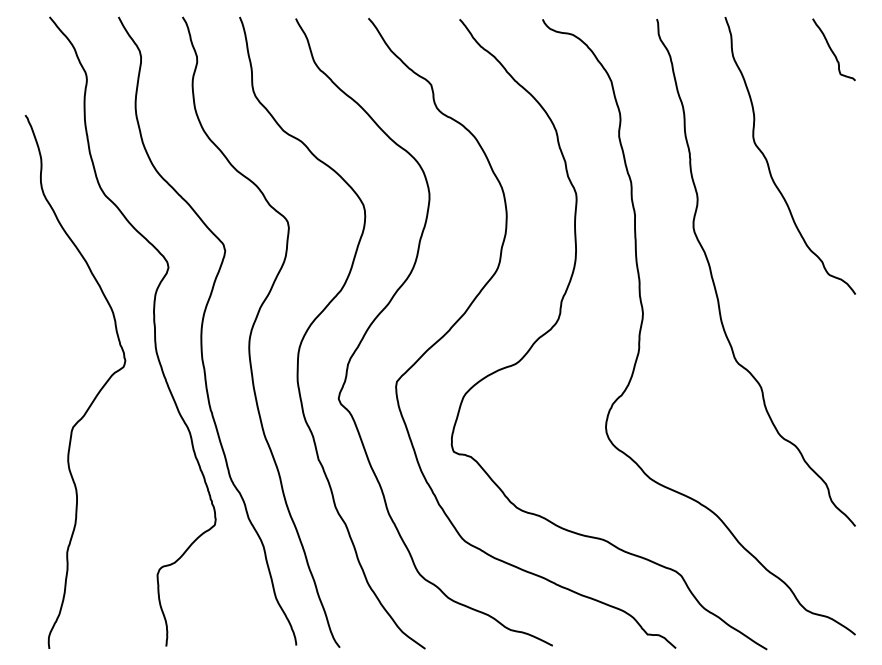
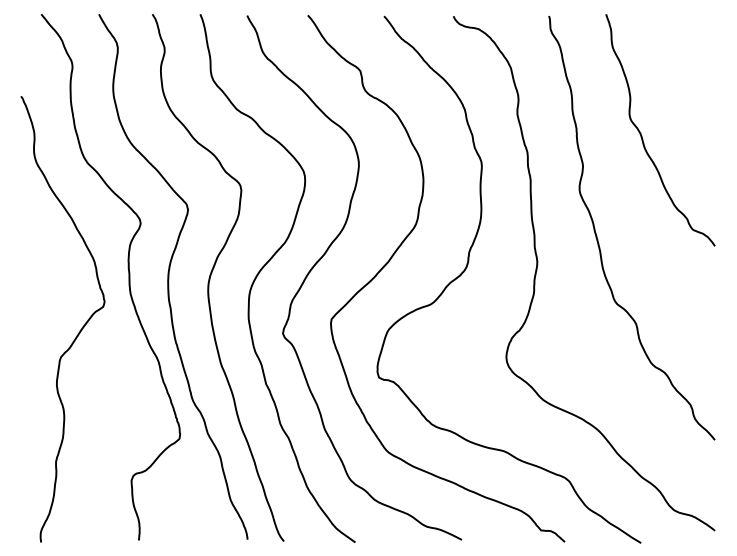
curve: (832, 49) -> (695, 41), removed

